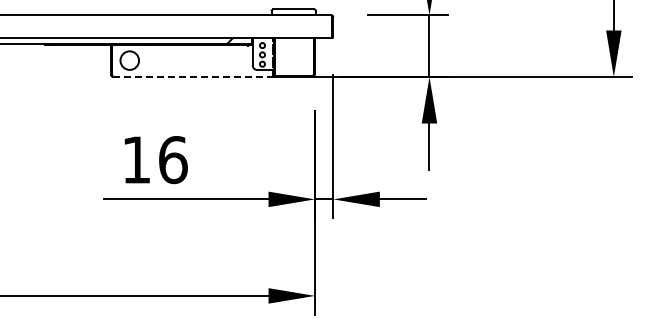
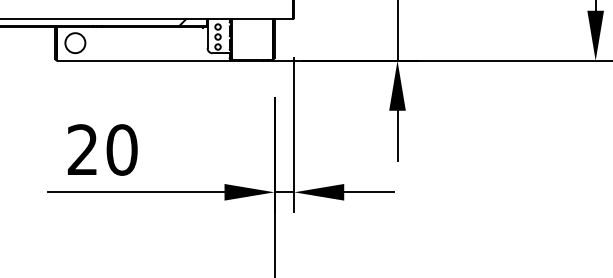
line: (193, 77) -> (143, 61), dashed -> solid
text: (154, 159) -> (101, 149), 16 -> 20

